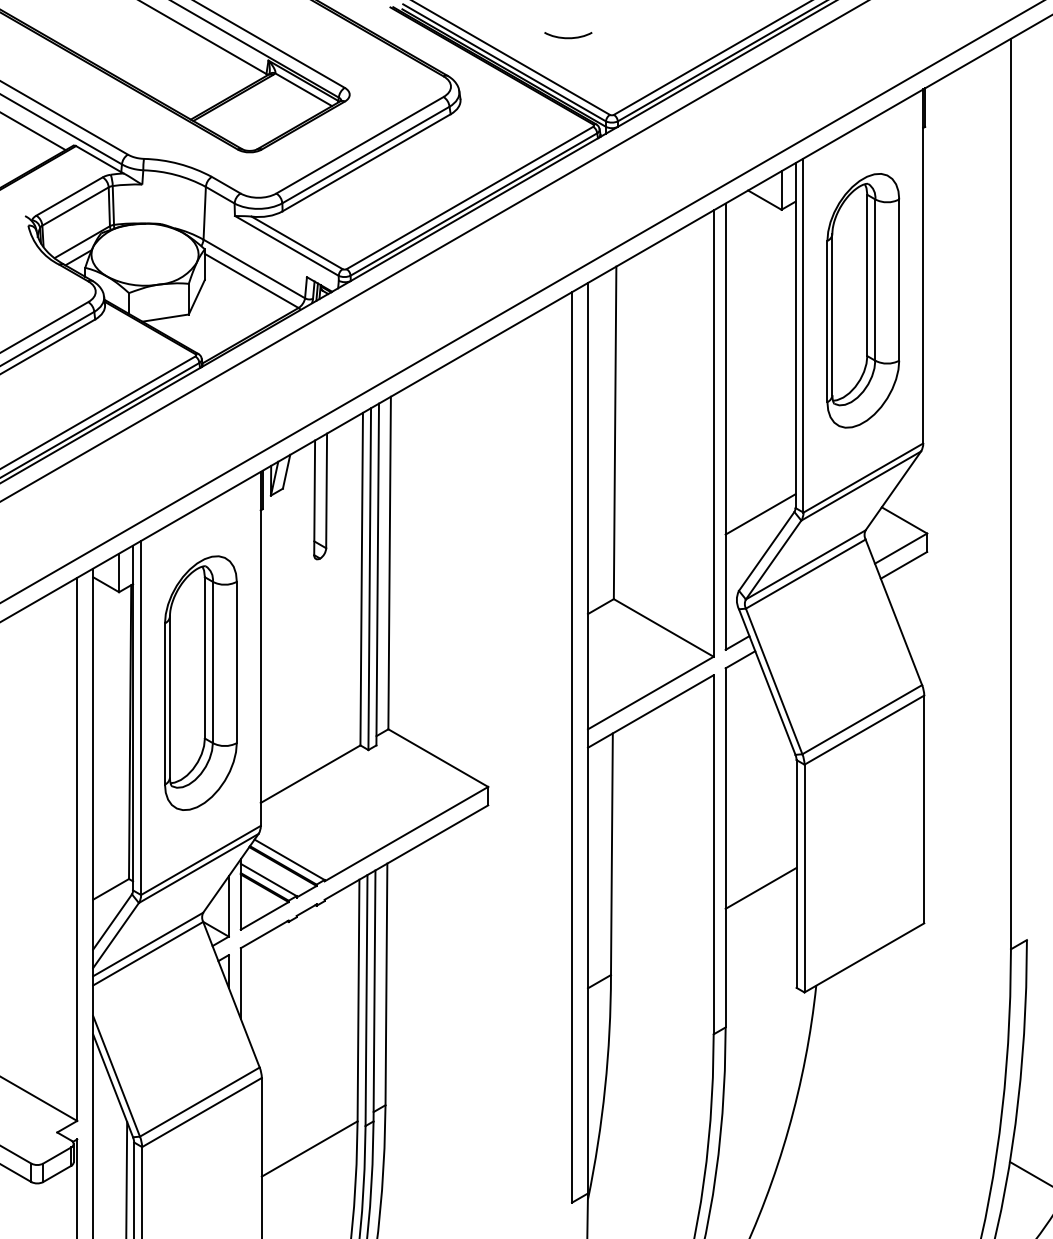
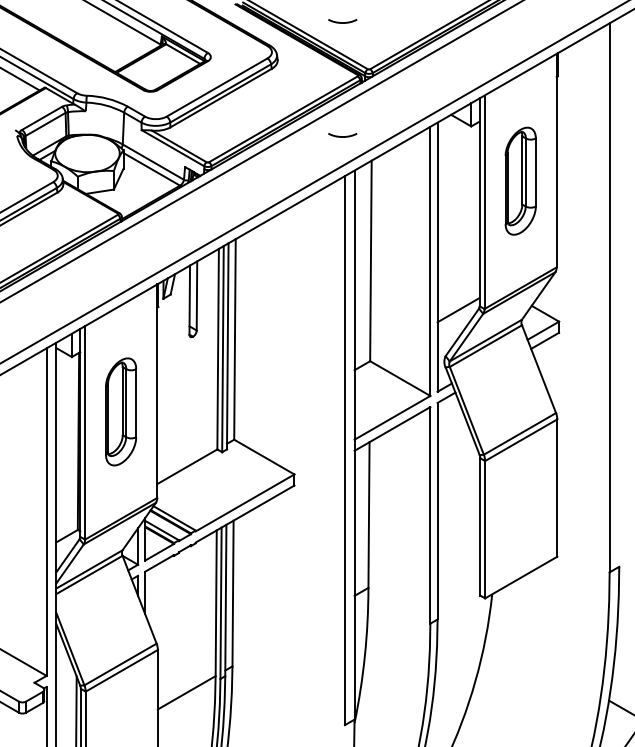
curve: (567, 226) -> (342, 136), added
part: (863, 299) -> (520, 180), size x0.7
part: (199, 682) -> (120, 411), size x0.7
line: (760, 888) -> (458, 535), removed

